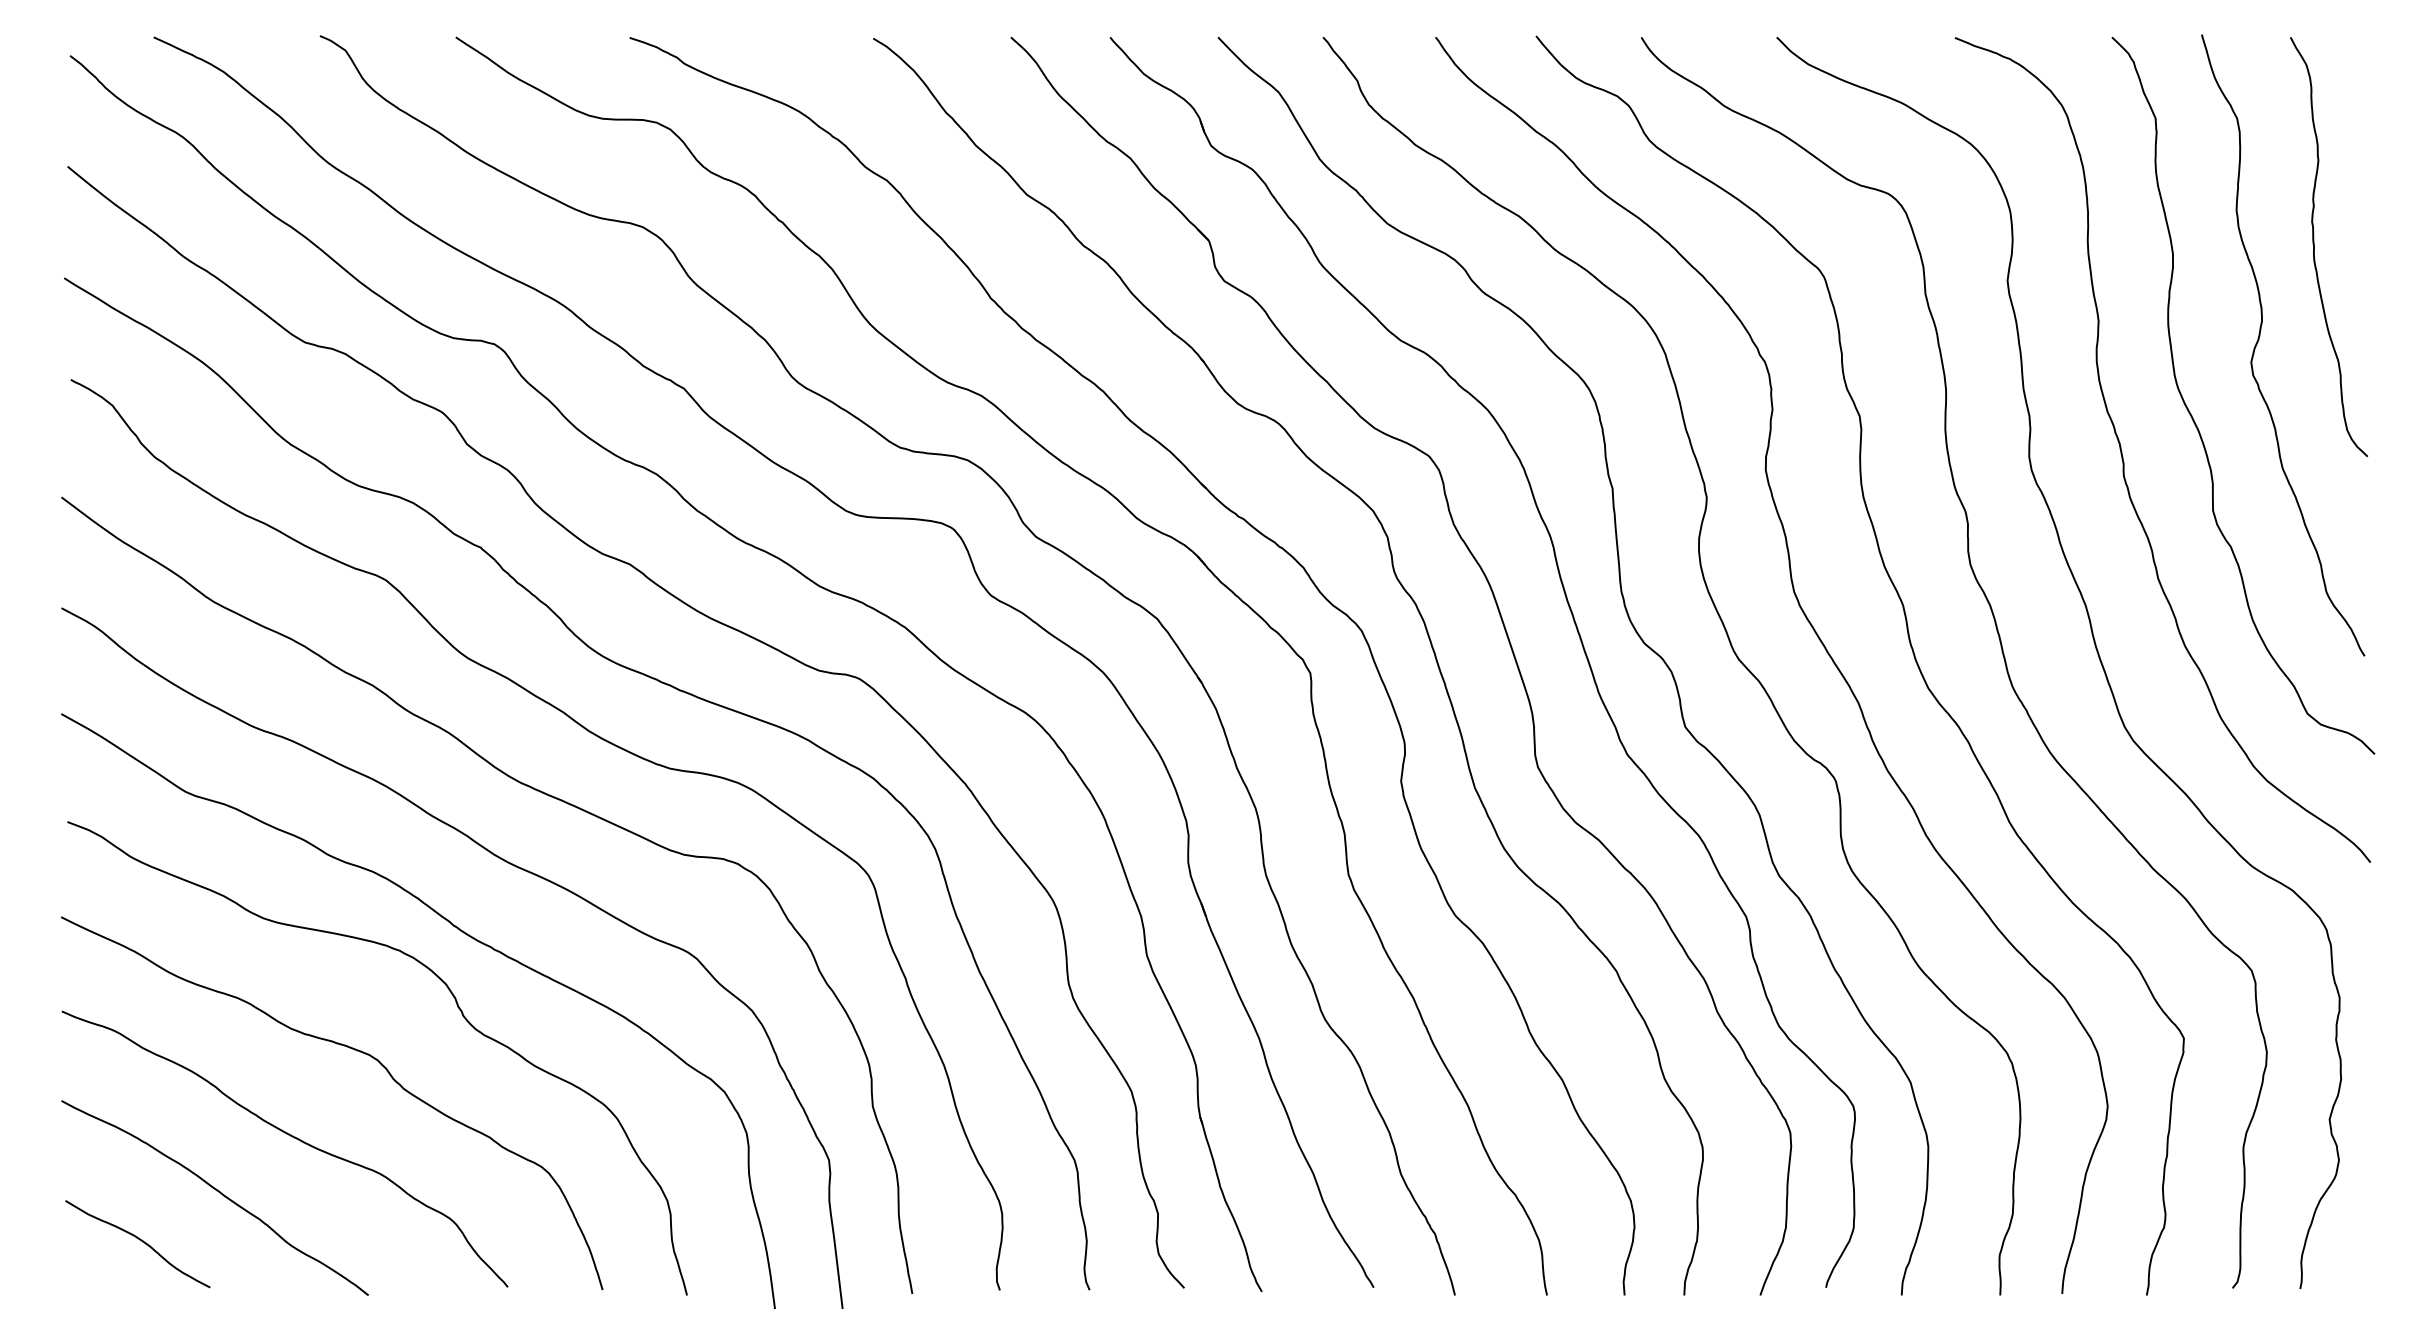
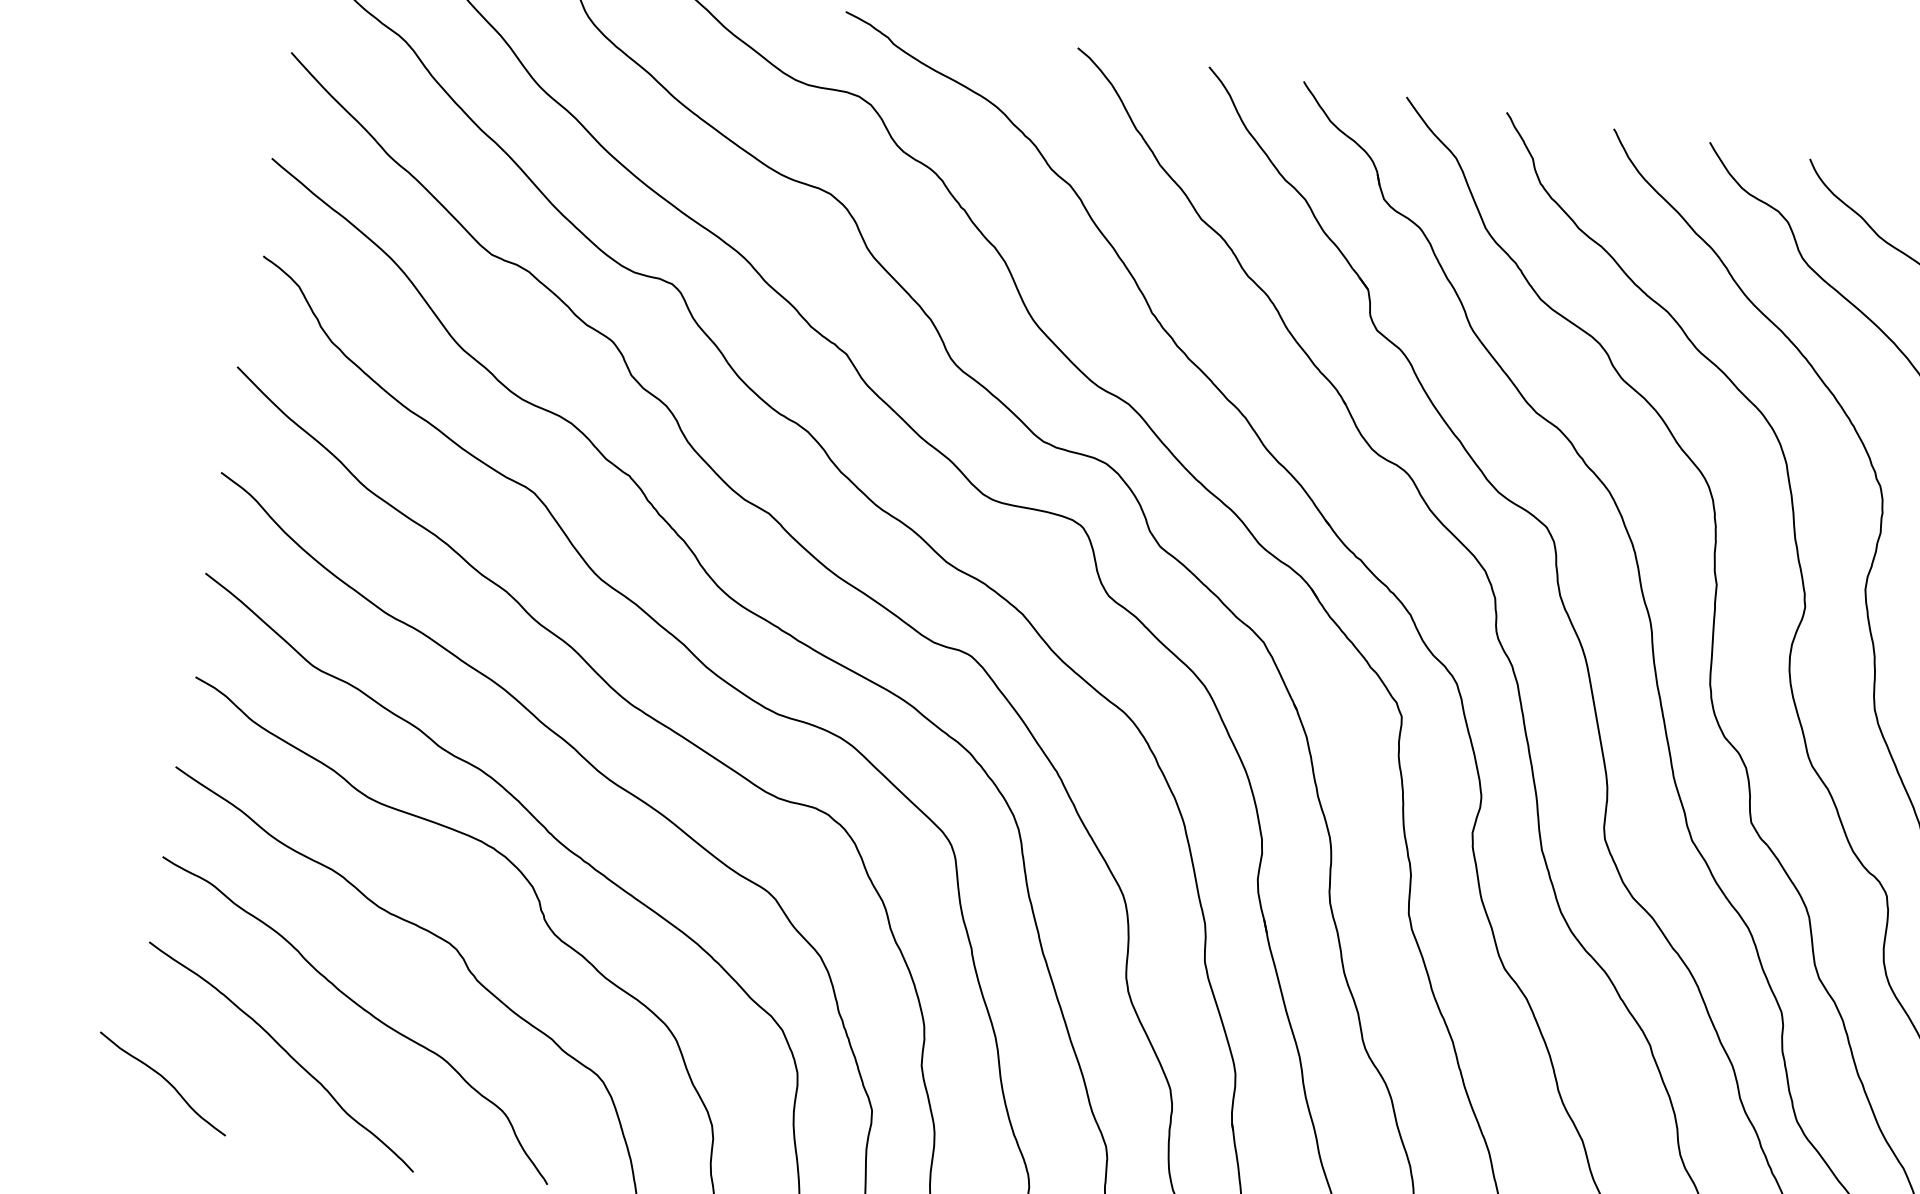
curve: (139, 1240) -> (165, 1080), moved

